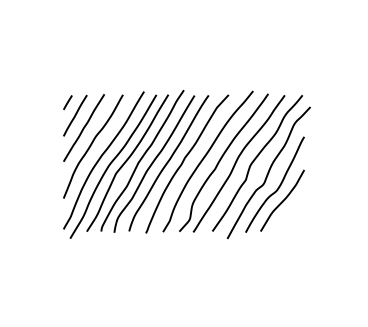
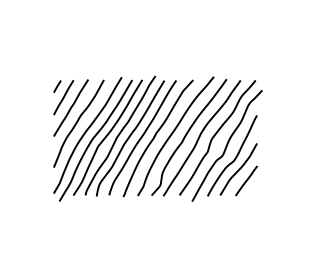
line: (291, 214) -> (246, 181), added

